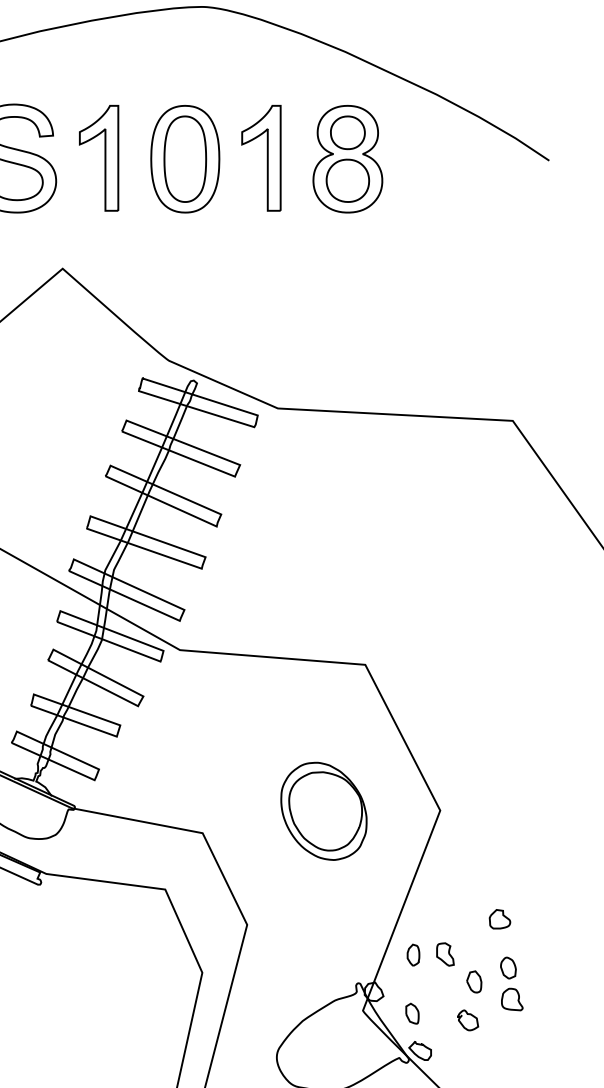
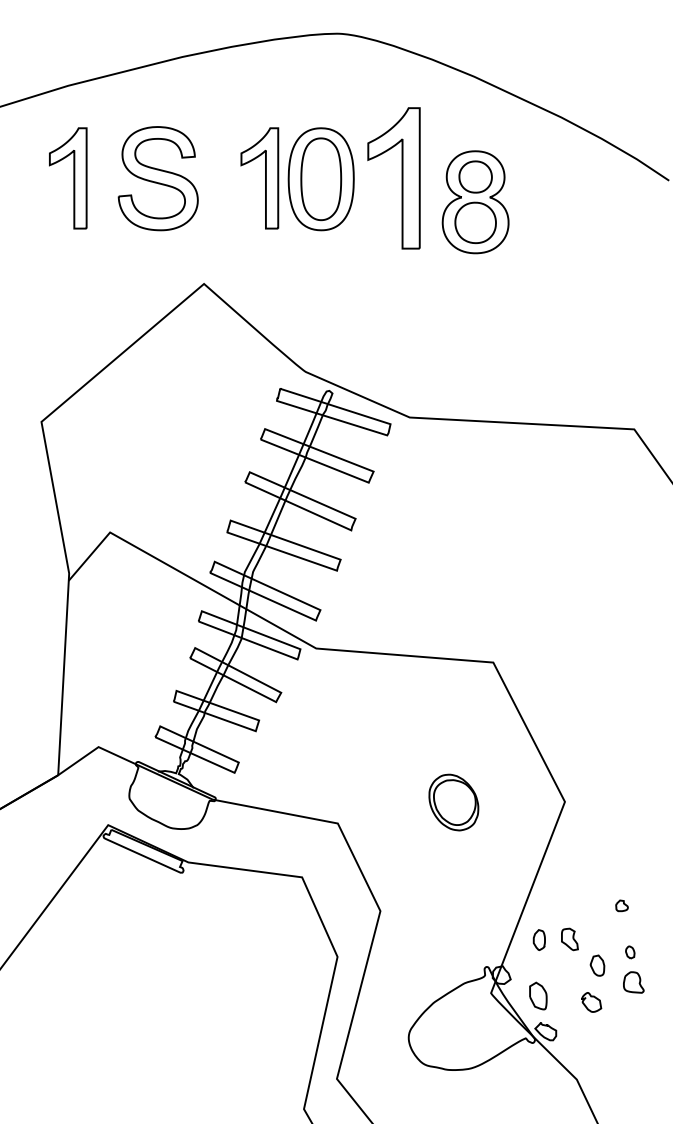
part: (98, 158) -> (259, 178), moved
part: (260, 158) -> (393, 178), size x1.4
part: (347, 159) -> (475, 202), moved
part: (323, 811) -> (453, 802), size x0.6
part: (499, 918) -> (621, 905), size x0.6
part: (508, 968) -> (630, 952), size x0.6
part: (412, 1013) -> (538, 995), size x1.4

